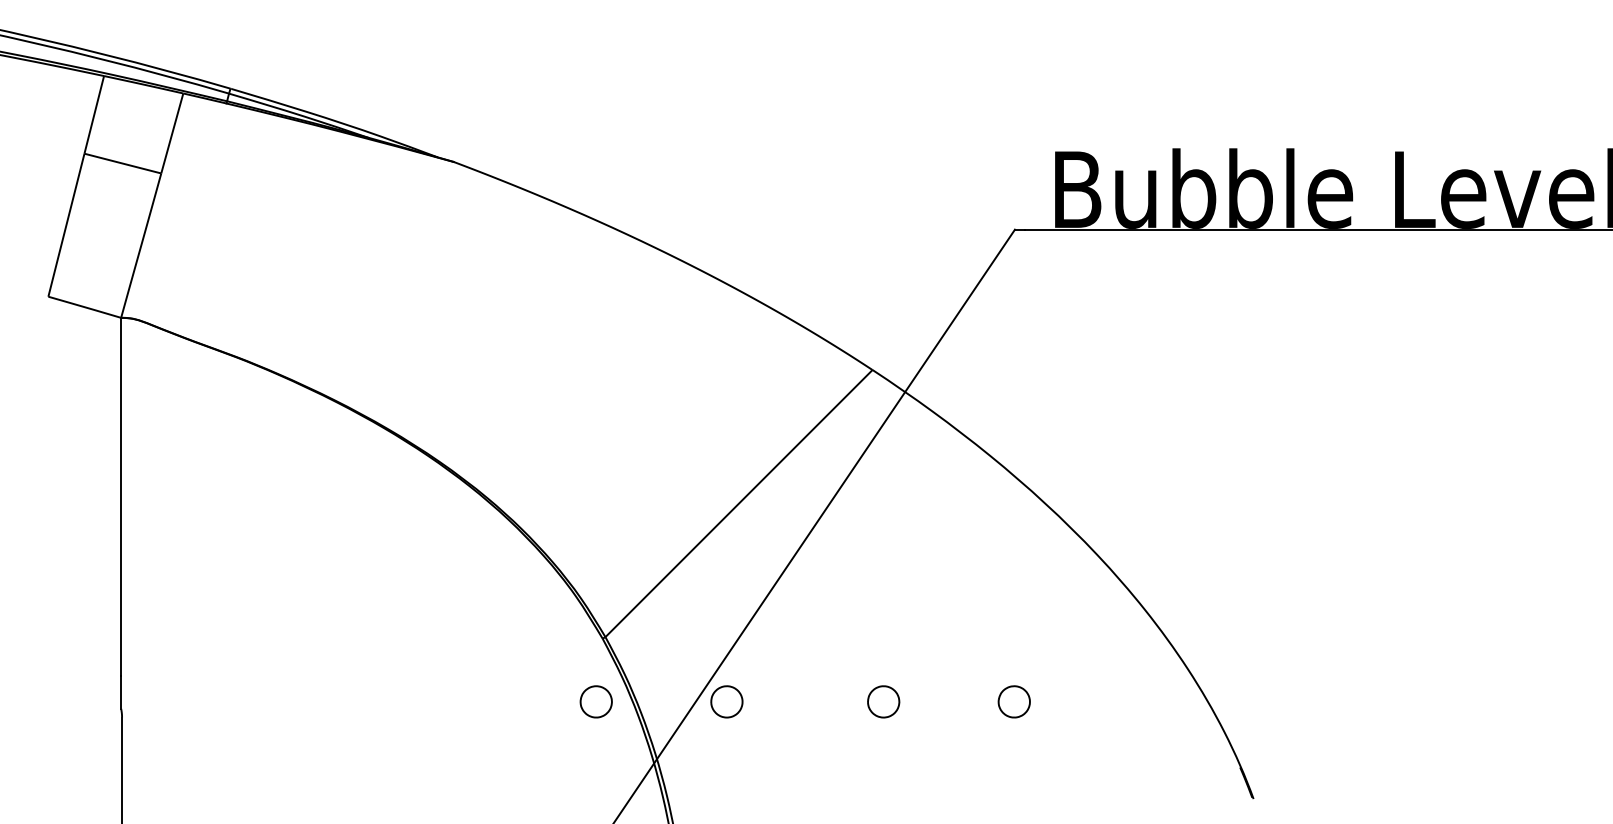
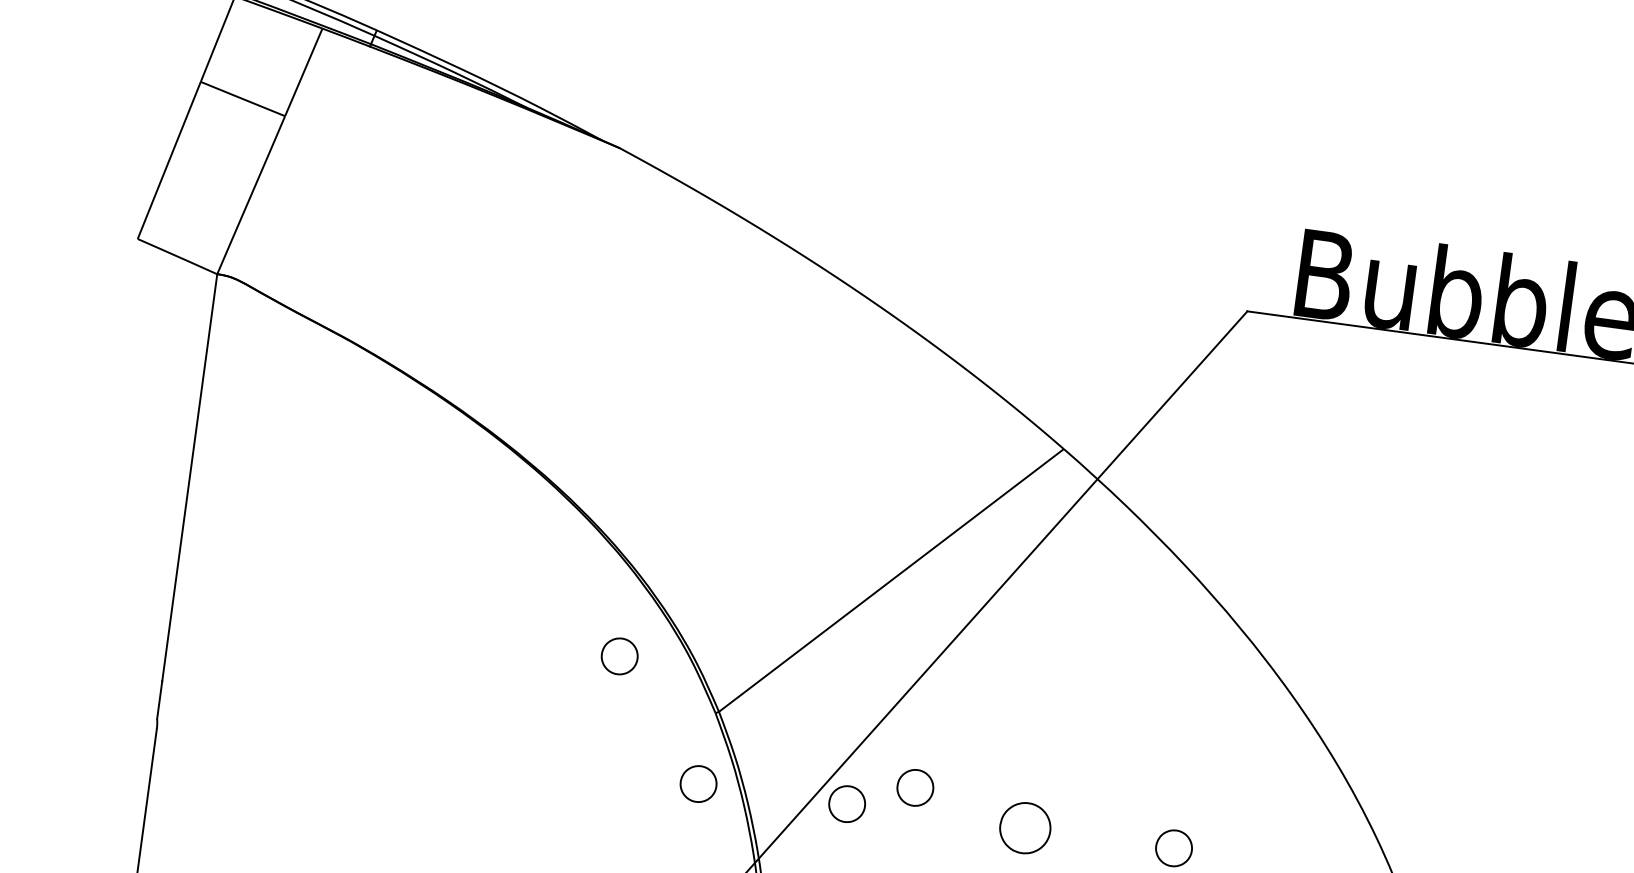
part: (512, 600) -> (618, 655), added
part: (783, 679) -> (914, 787), added
part: (883, 701) -> (1025, 827), size x1.4

